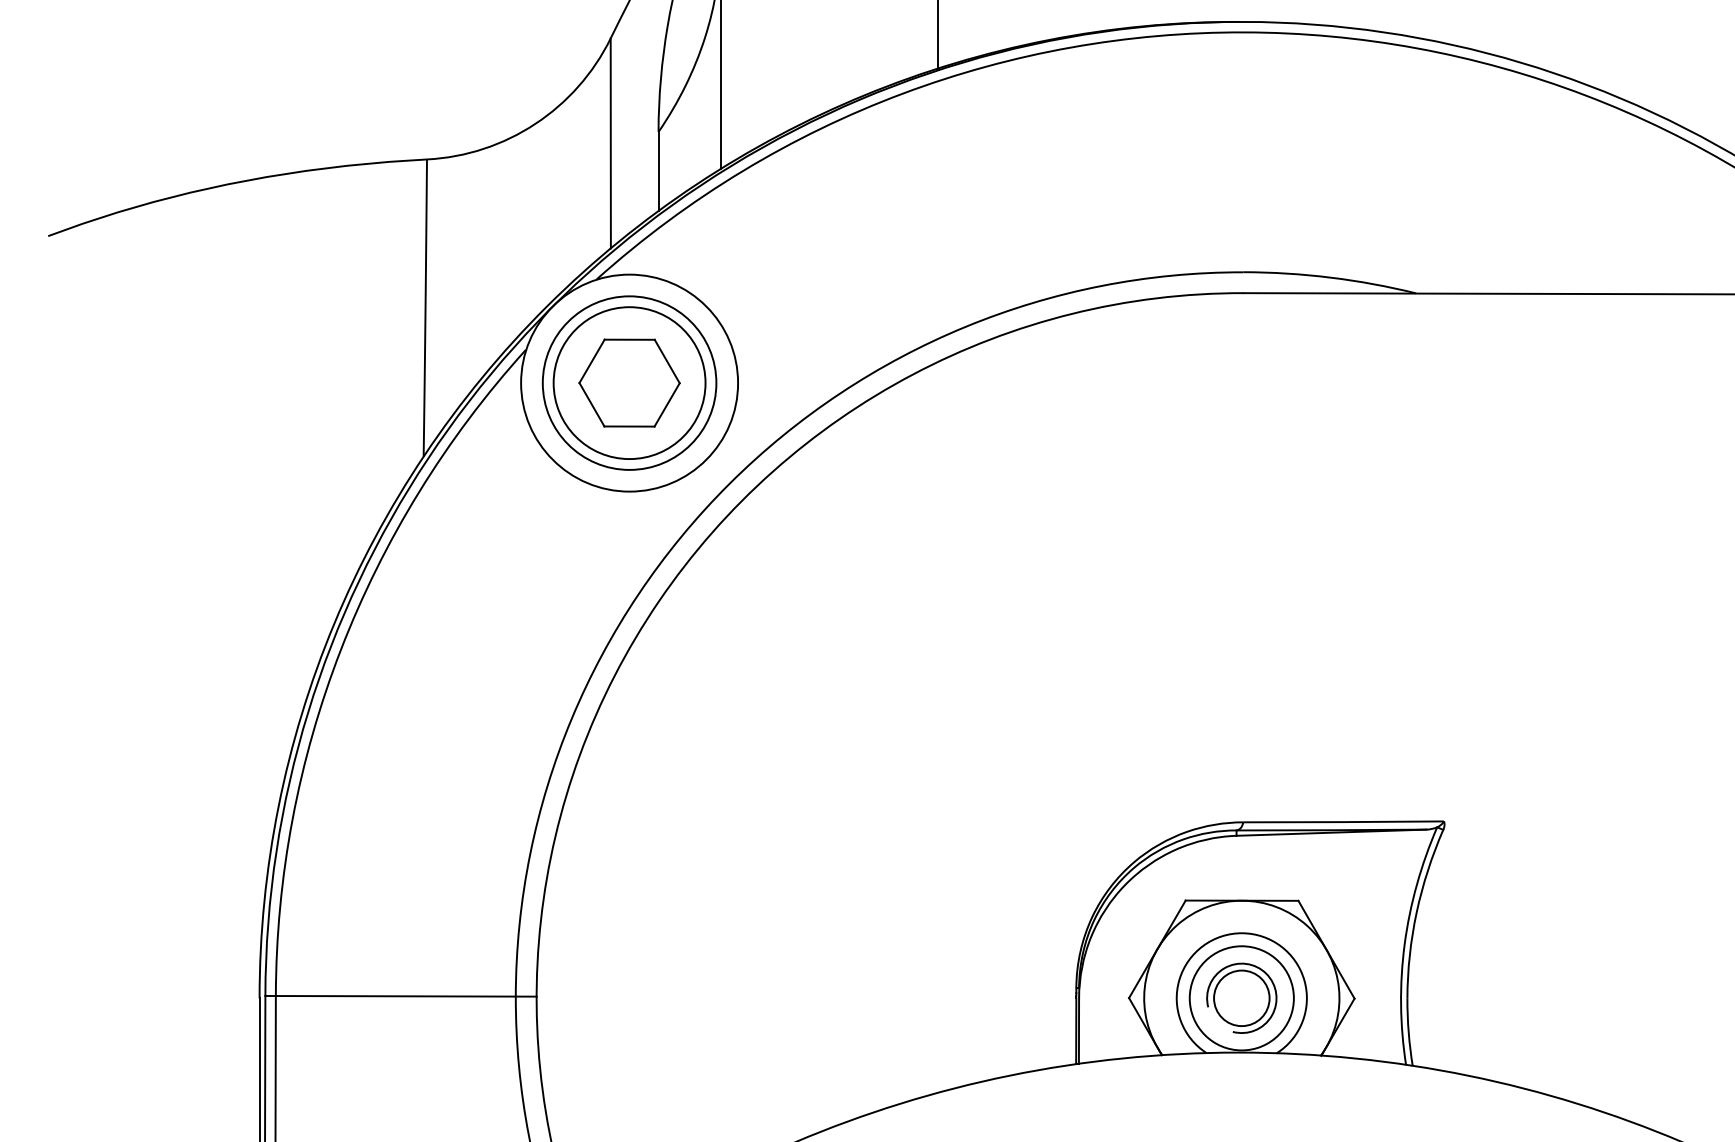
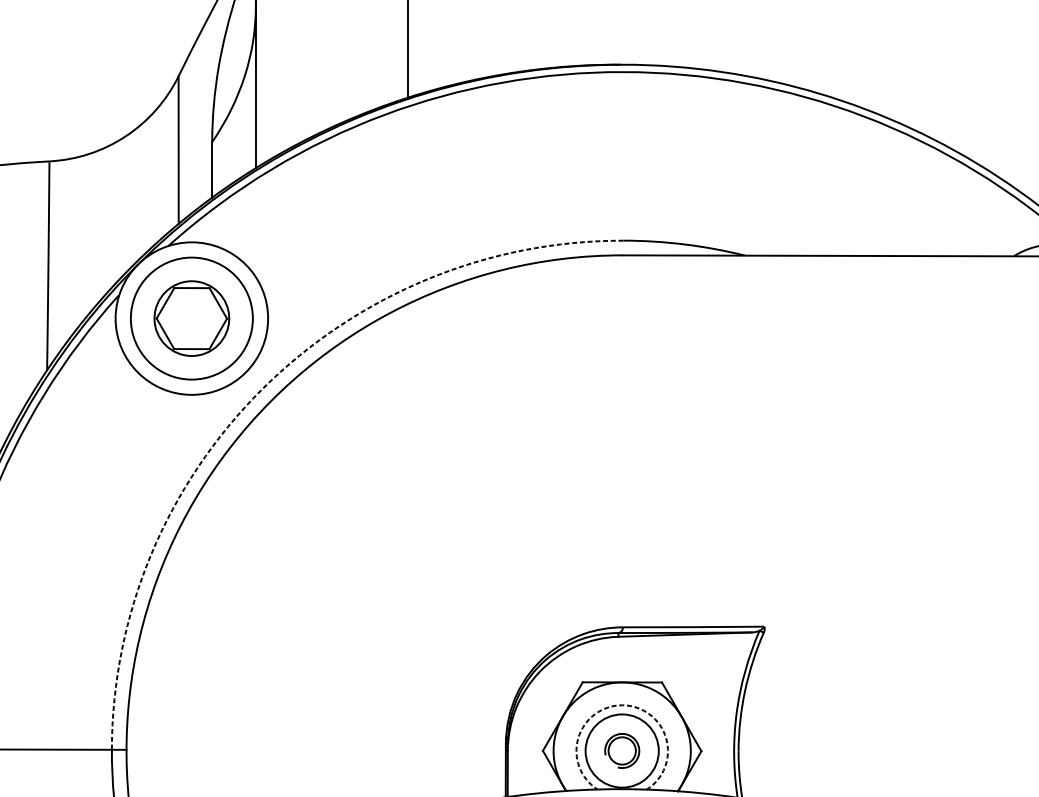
circle: (629, 383) -> (191, 318), size x0.7
arc: (729, 483) -> (262, 389), solid -> dashed
arc: (1242, 933) -> (622, 705), solid -> dashed
part: (1241, 997) -> (621, 750), size x0.7

